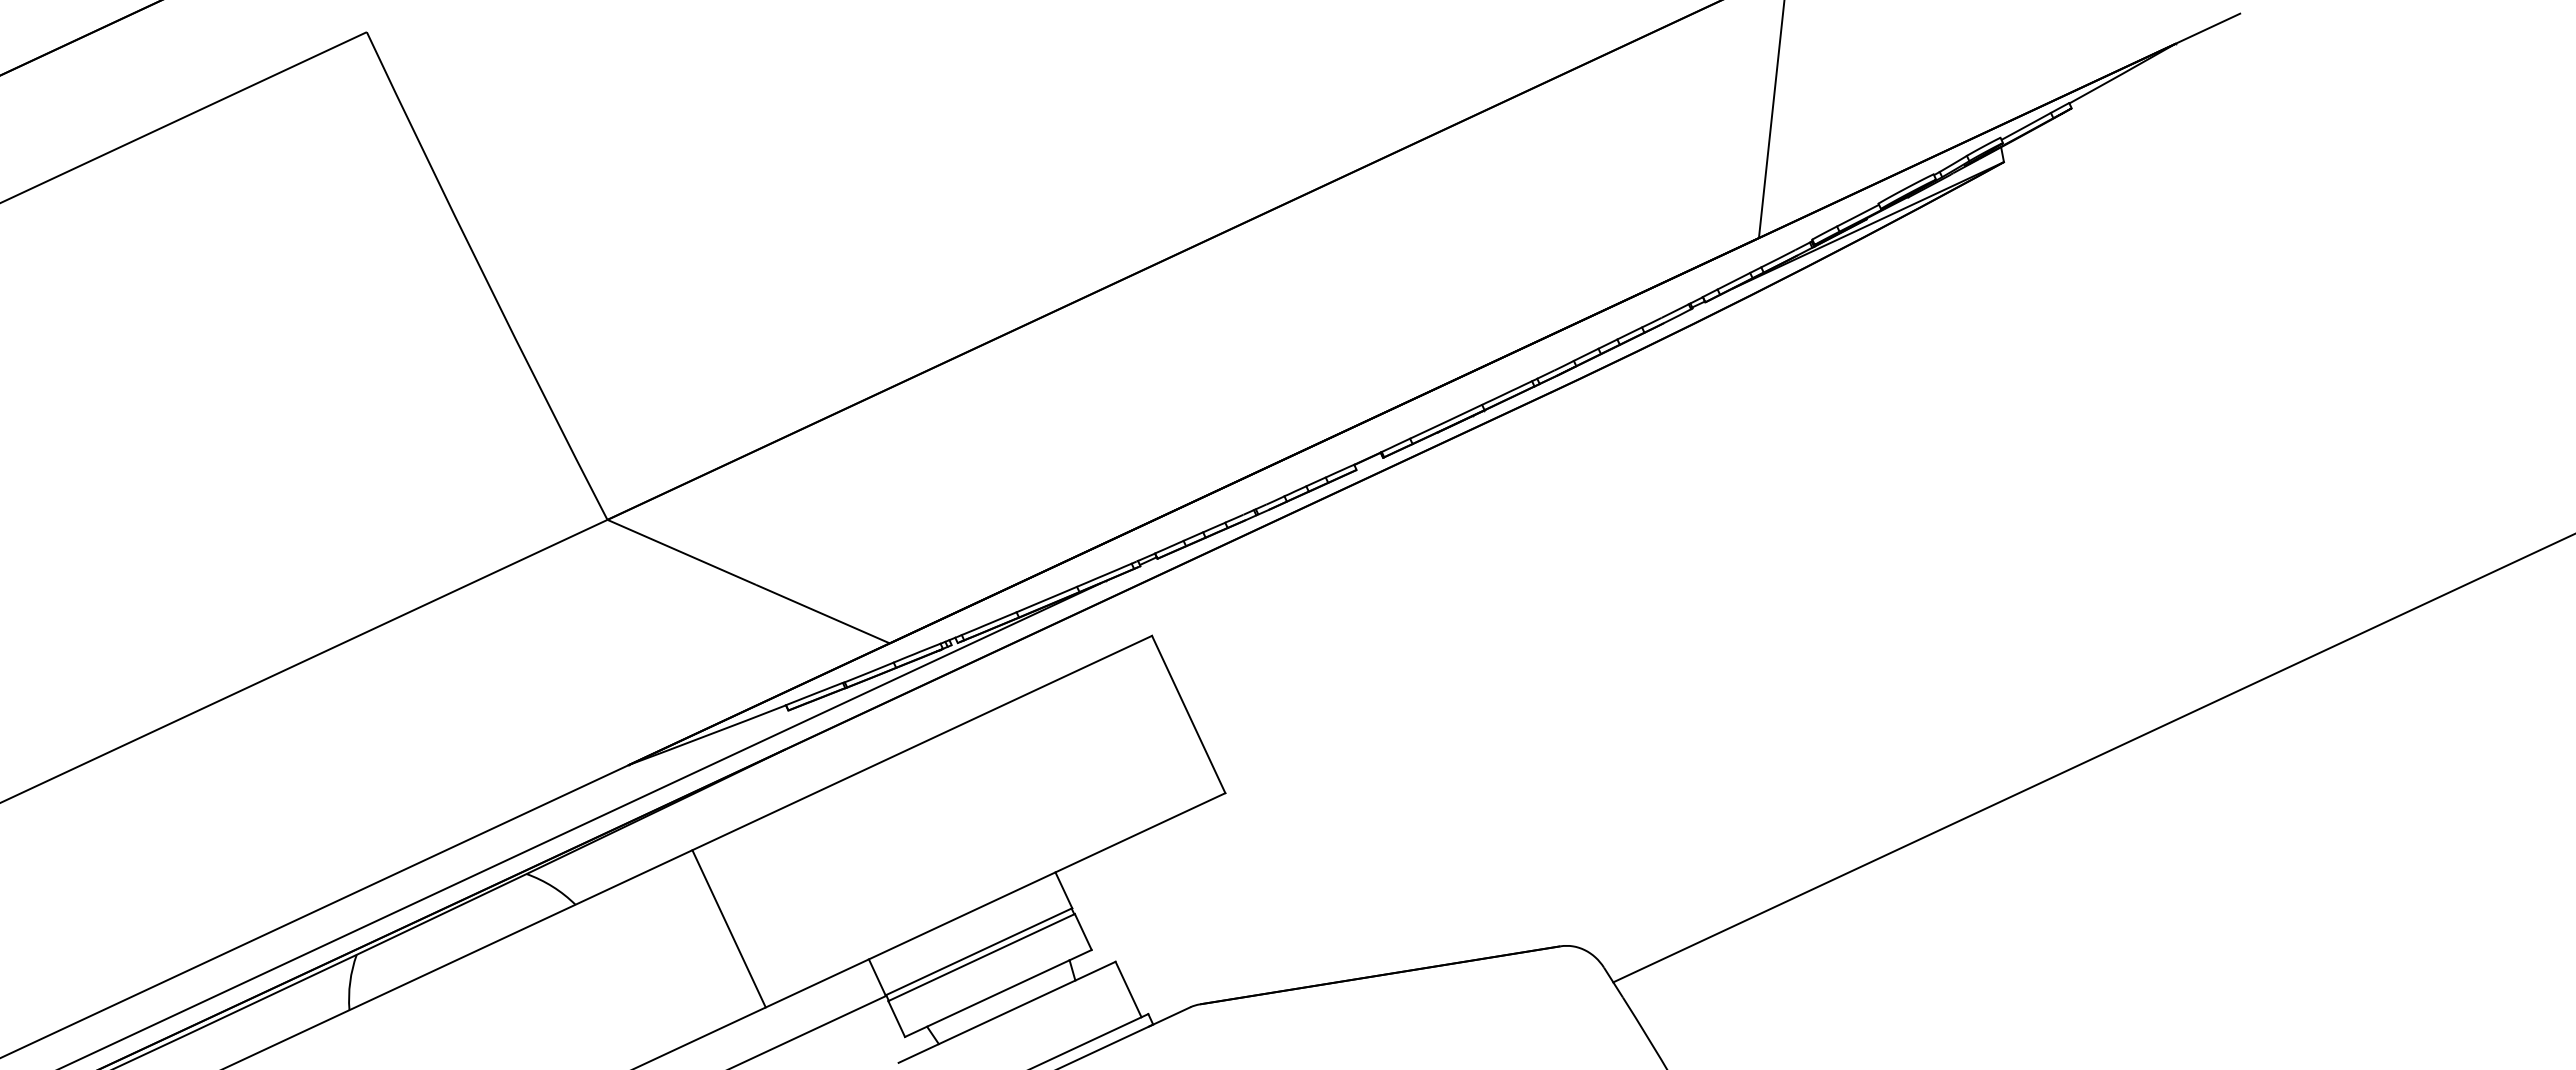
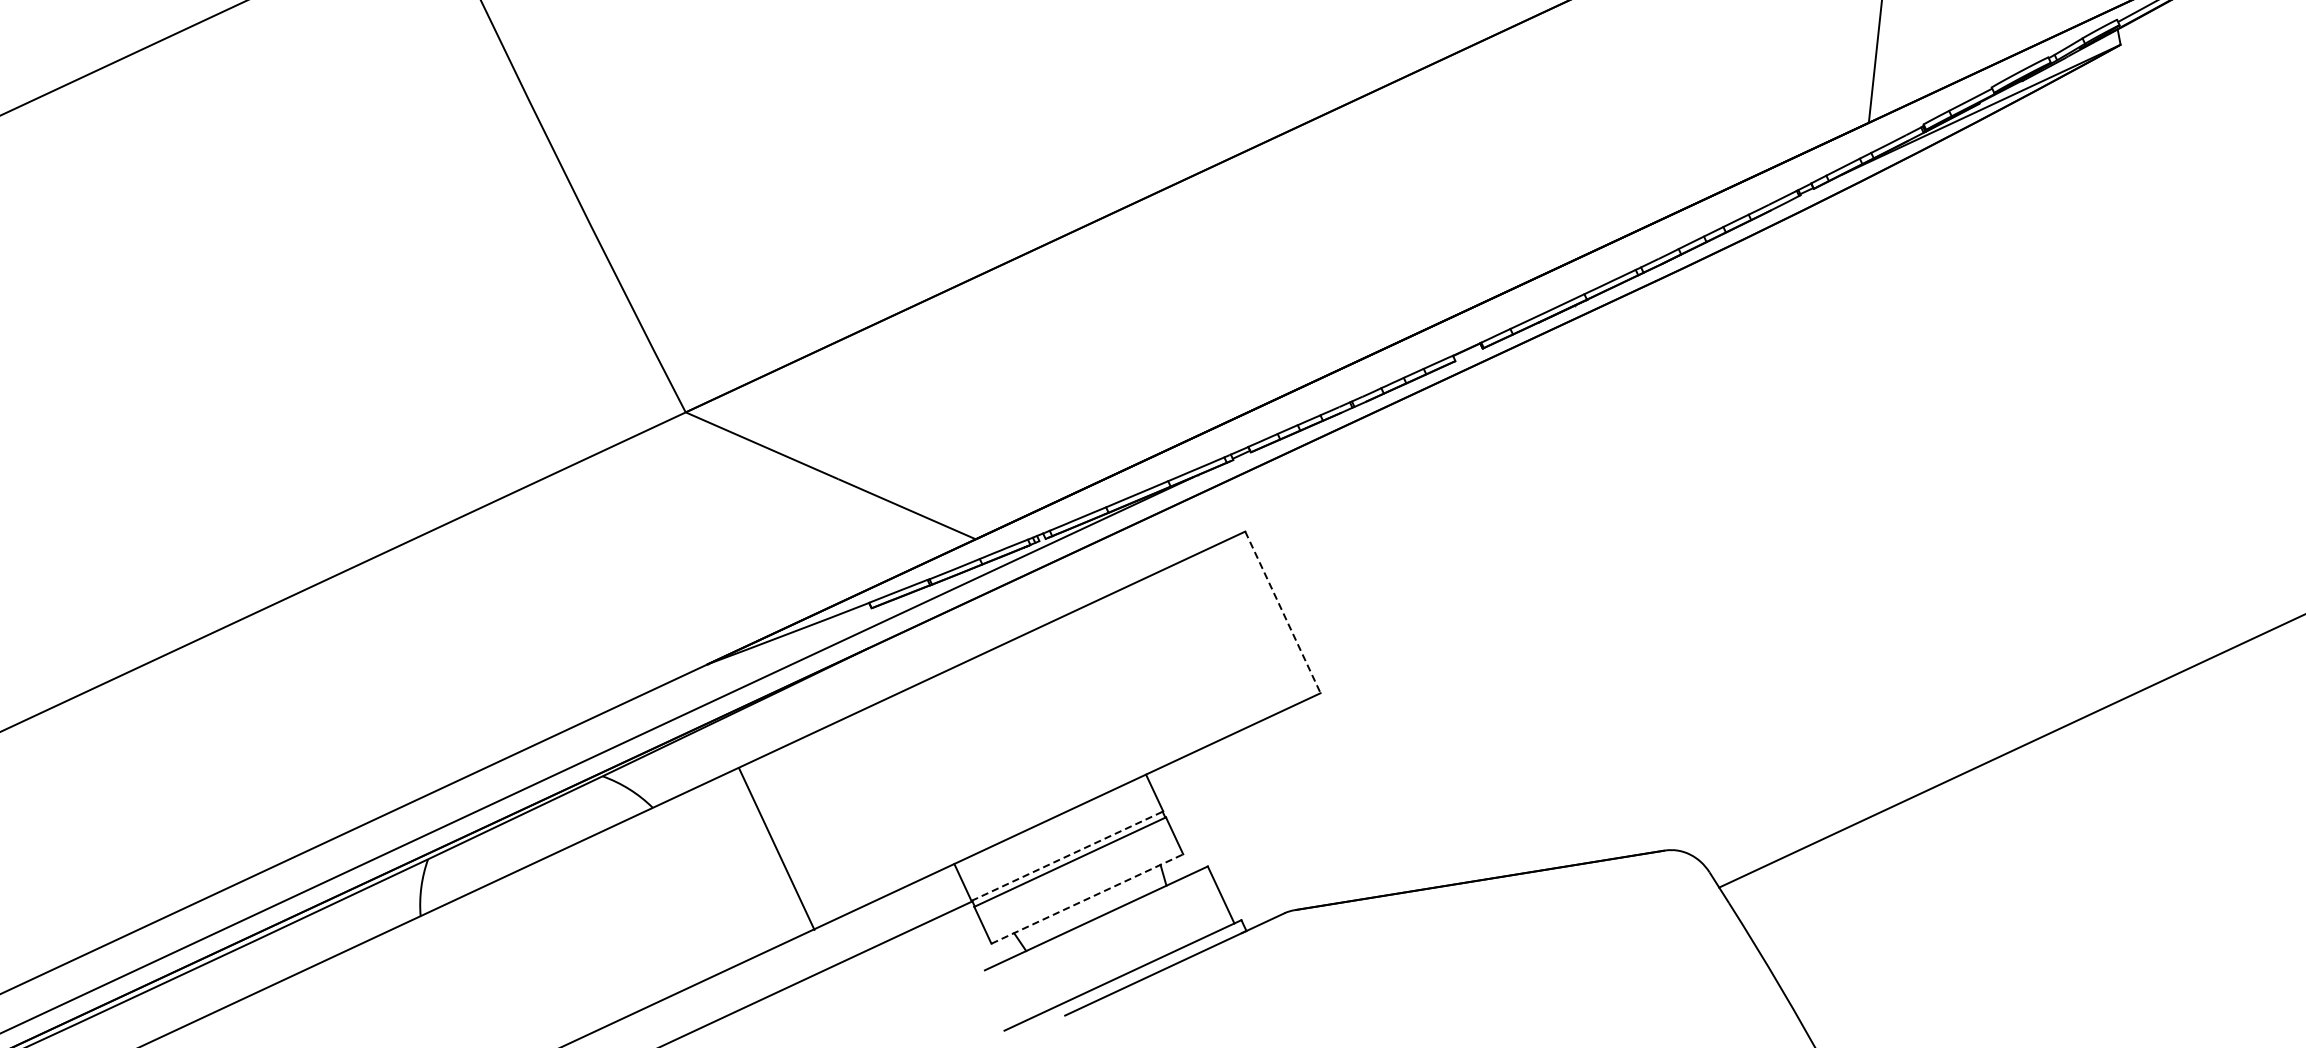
line: (1188, 714) -> (1282, 612), solid -> dashed
line: (728, 928) -> (776, 848), moved
line: (978, 951) -> (1066, 855), solid -> dashed
line: (998, 993) -> (1087, 899), solid -> dashed

